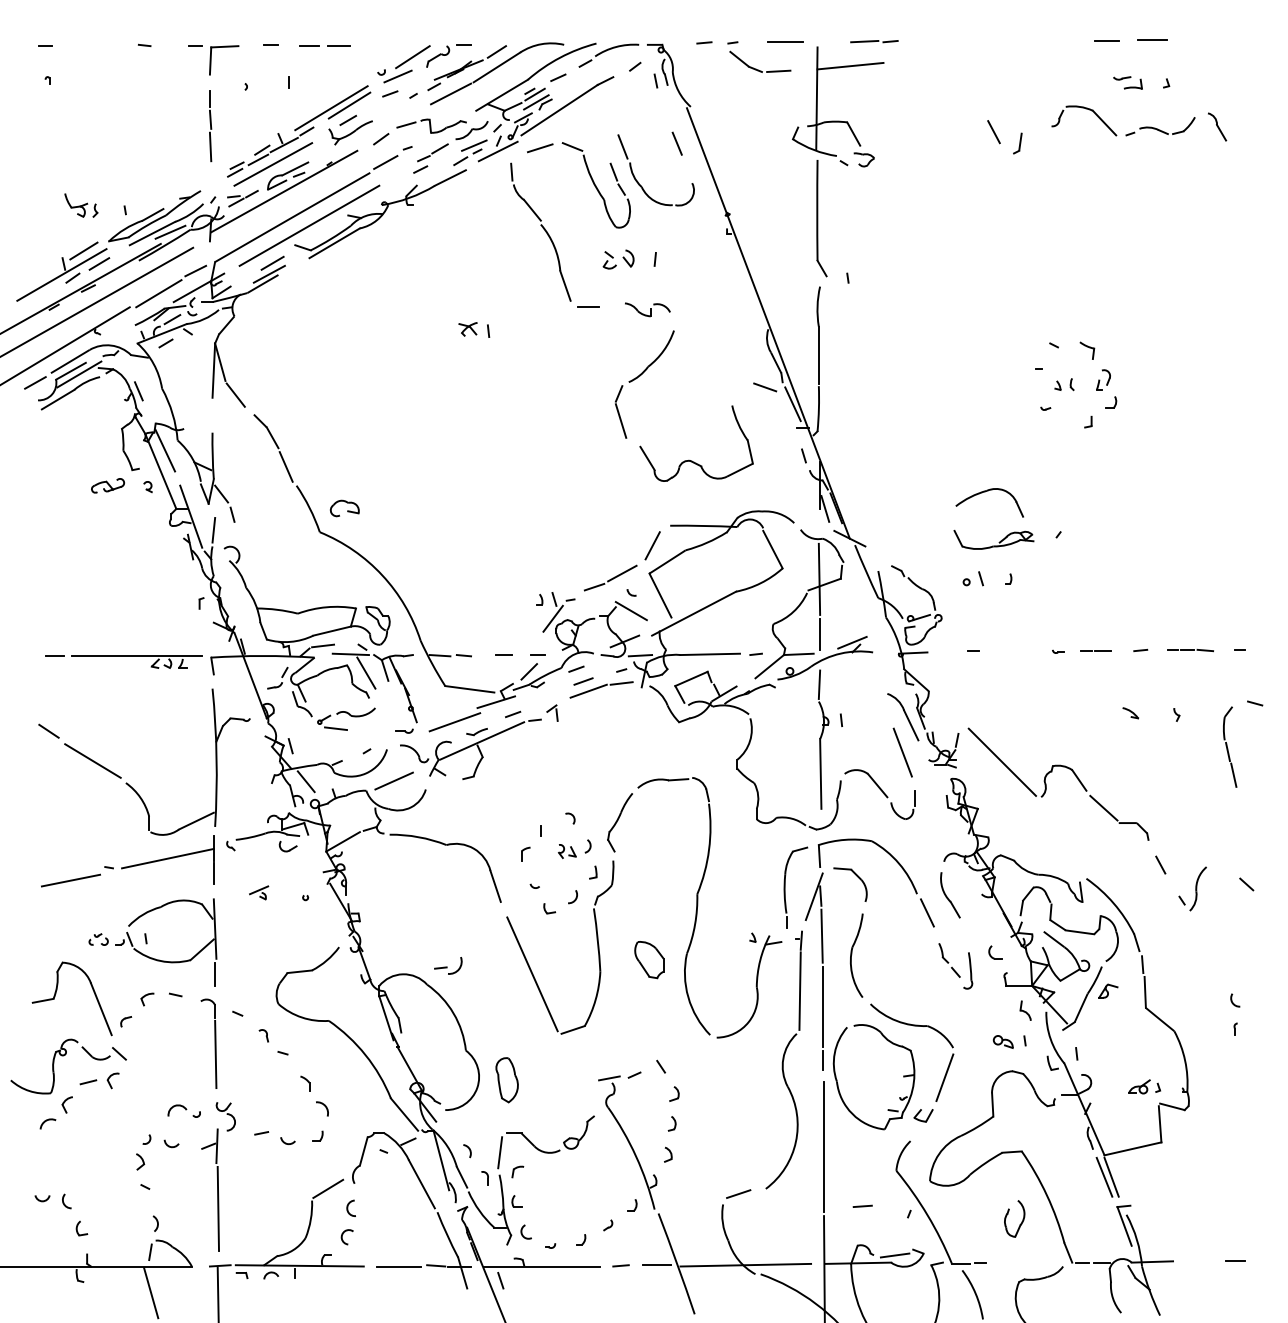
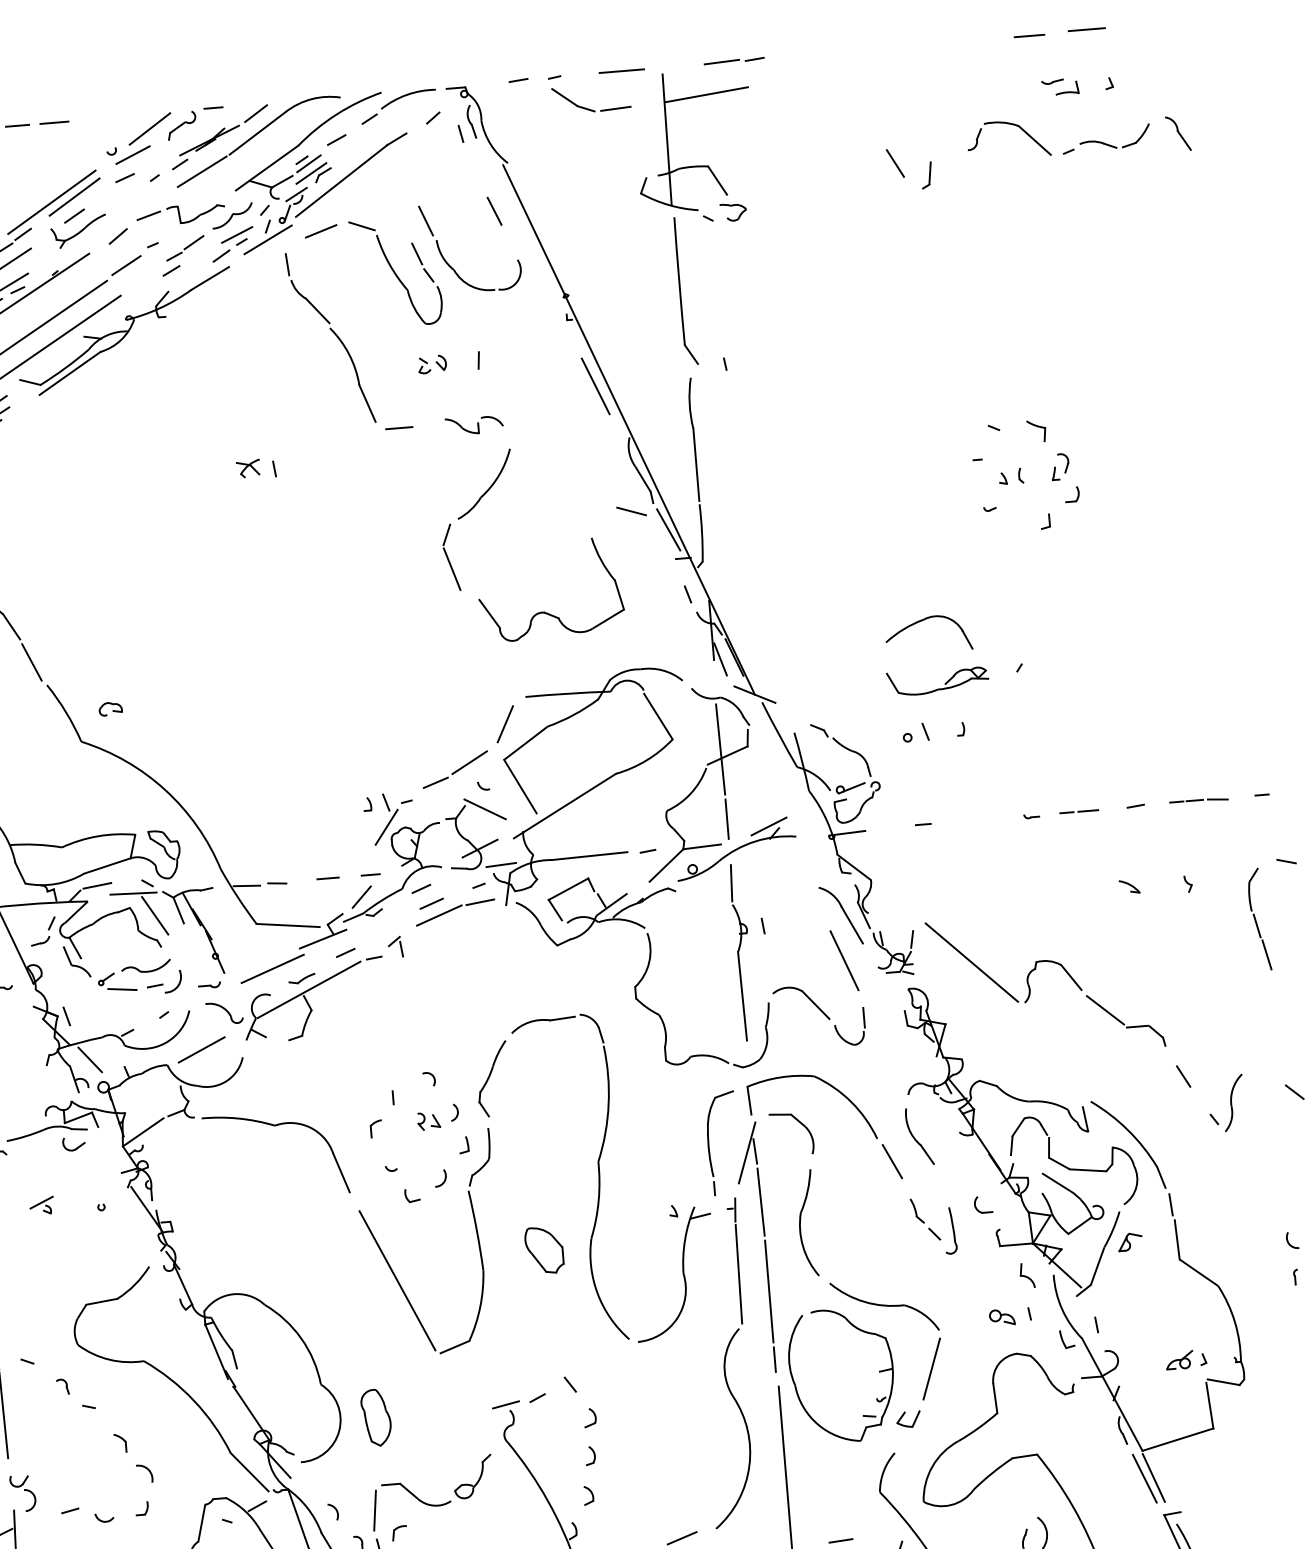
part: (618, 259) -> (432, 364), size x0.71
line: (745, 286) -> (596, 385), added
part: (344, 508) -> (110, 709), size x0.62
part: (448, 965) -> (164, 981), moved

